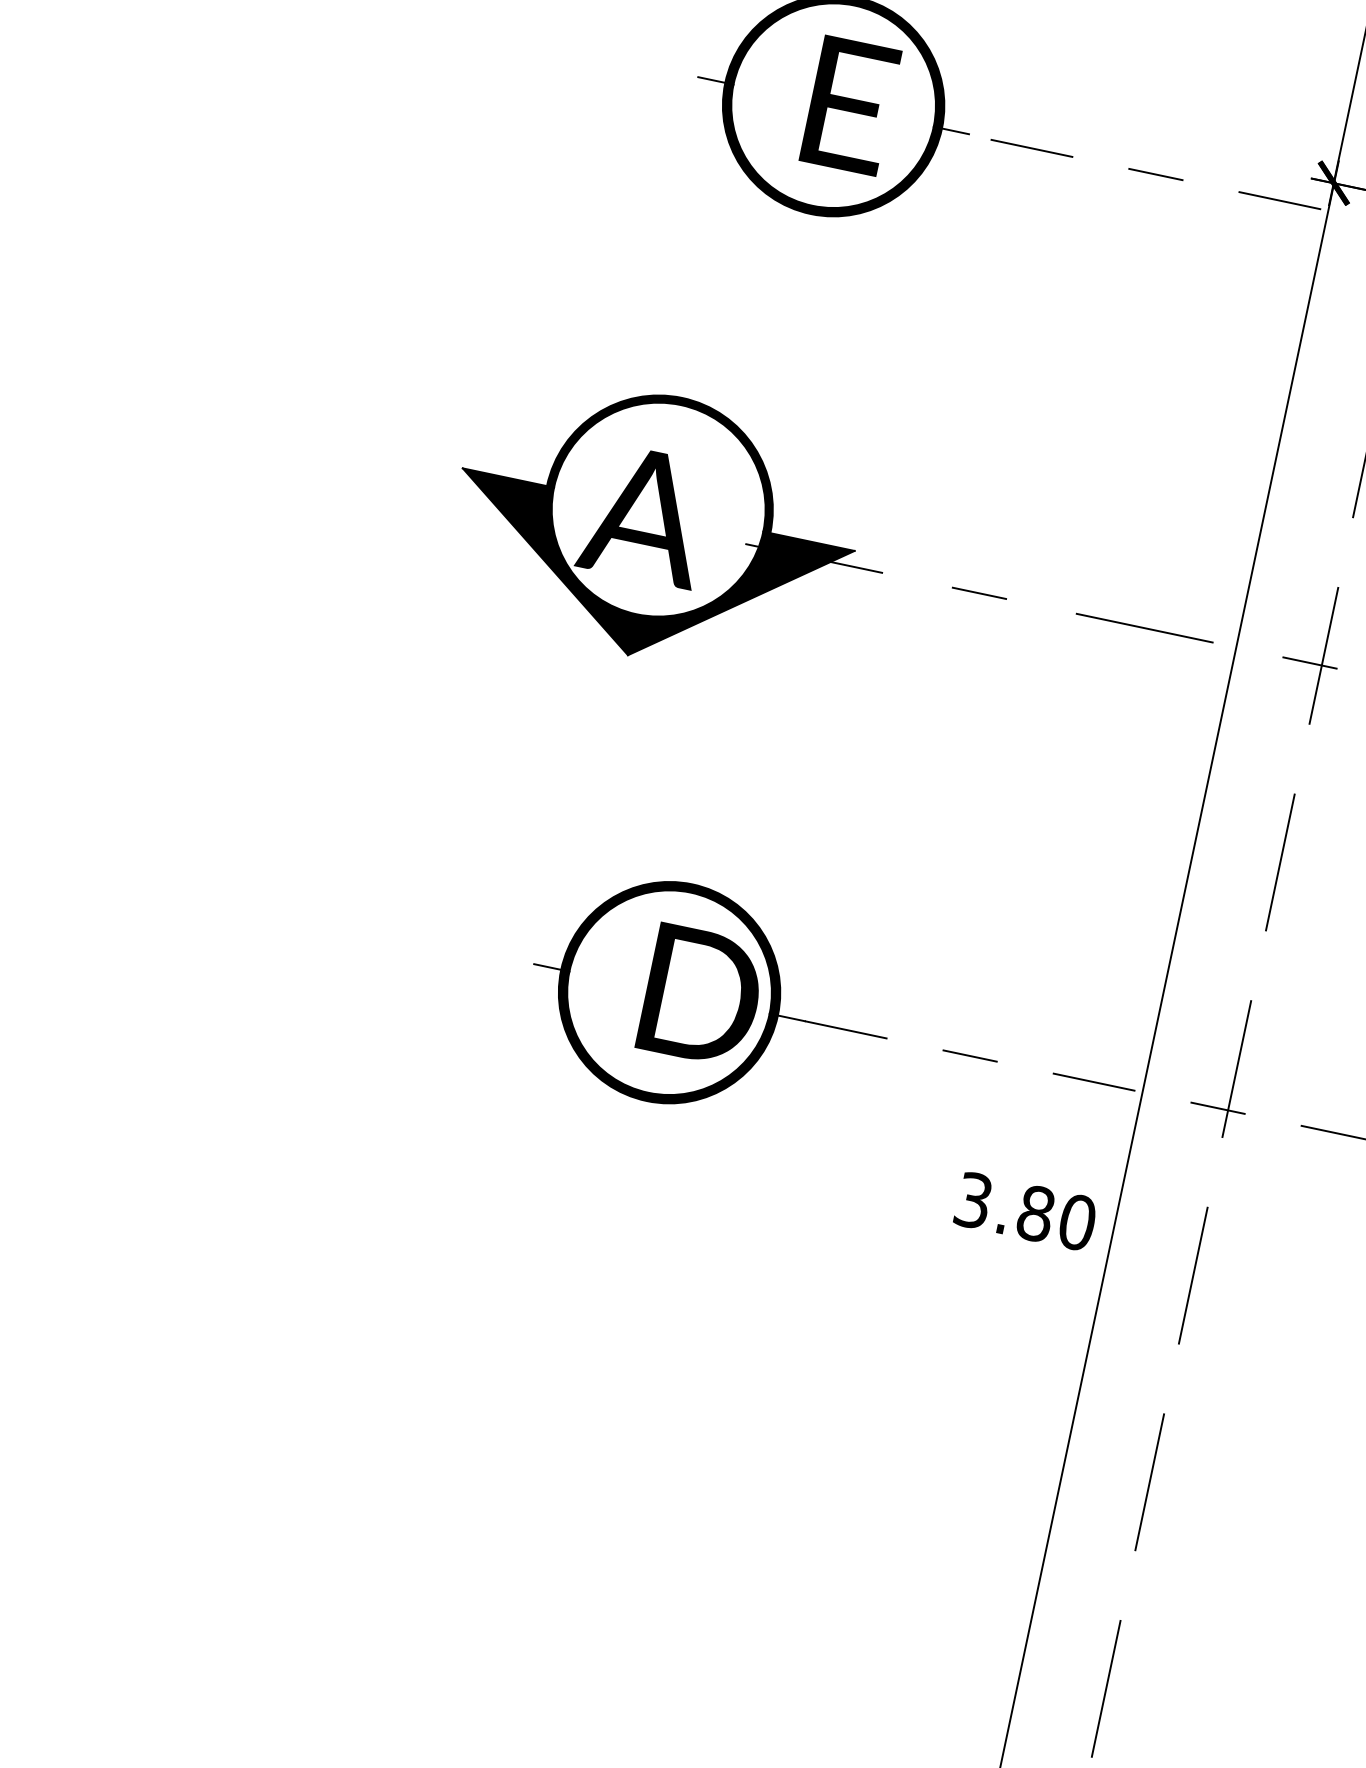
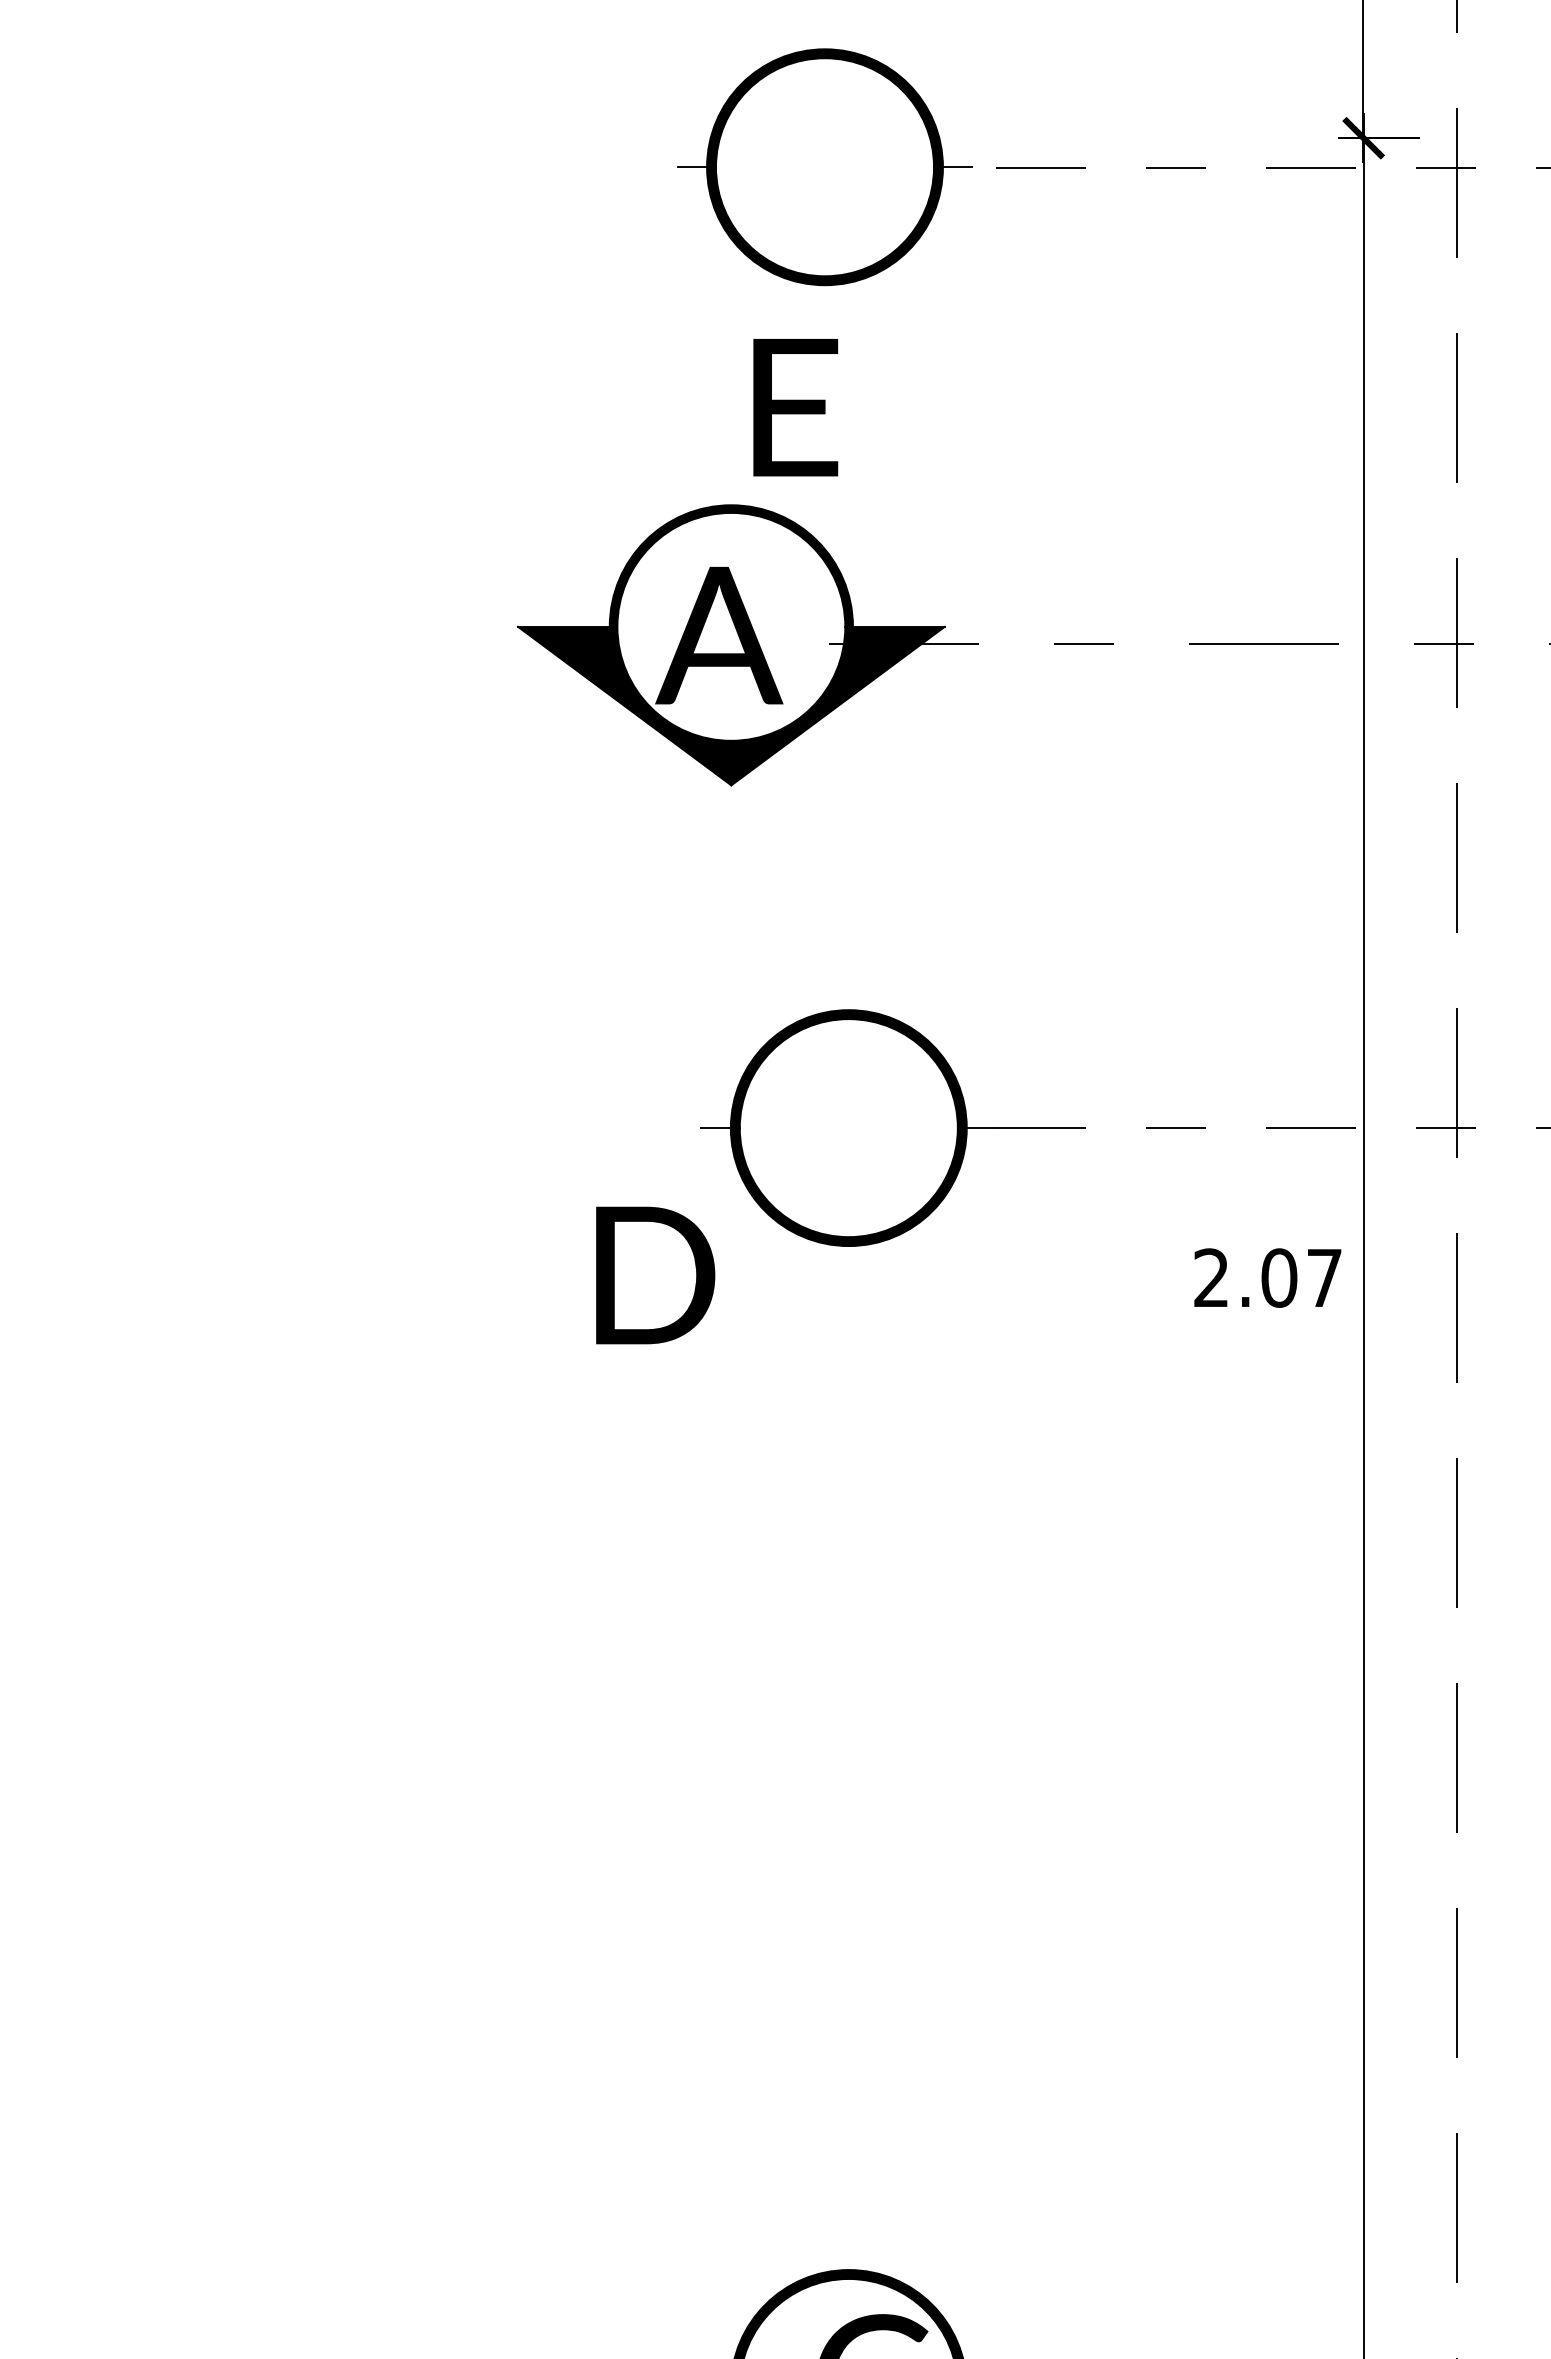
text: (850, 105) -> (795, 407), moved
text: (702, 996) -> (655, 1275), moved
text: (1026, 1211) -> (1268, 1277), 3.80 -> 2.07

